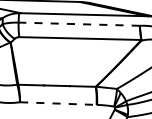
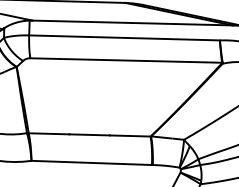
line: (79, 24) -> (125, 38), dashed -> solid
line: (58, 103) -> (91, 162), dashed -> solid

